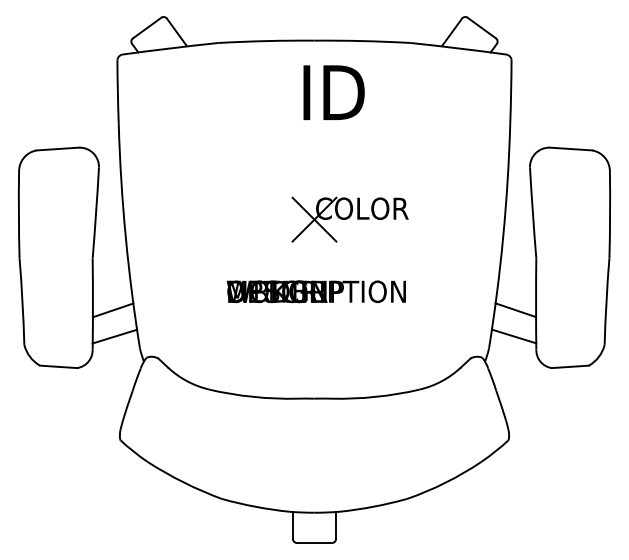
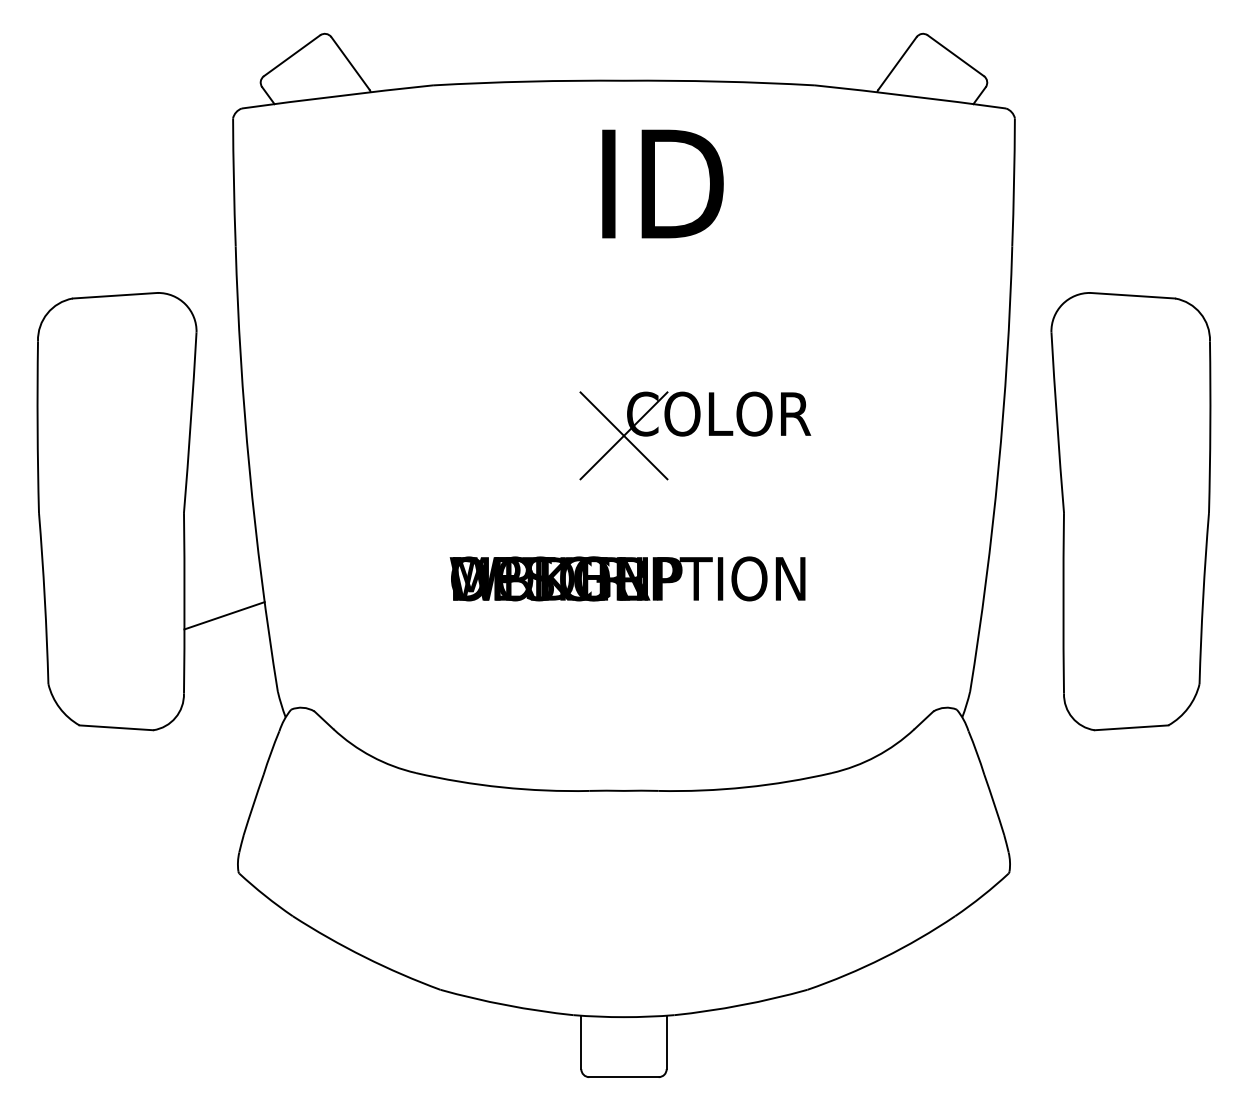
line: (515, 310) -> (1022, 615), removed
line: (114, 336) -> (227, 667), removed
line: (513, 336) -> (1018, 667), removed

